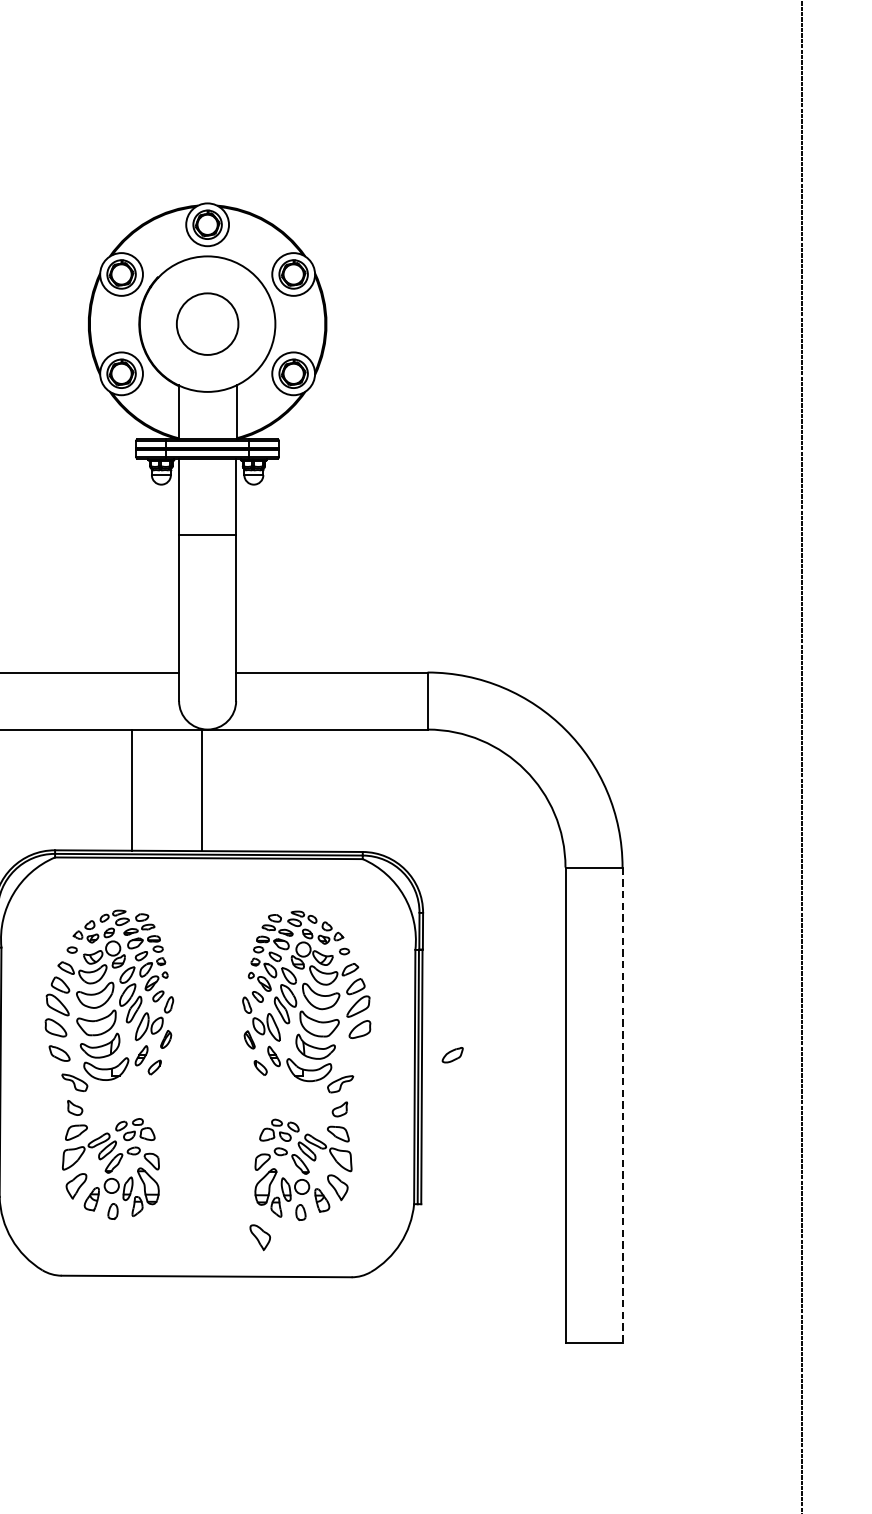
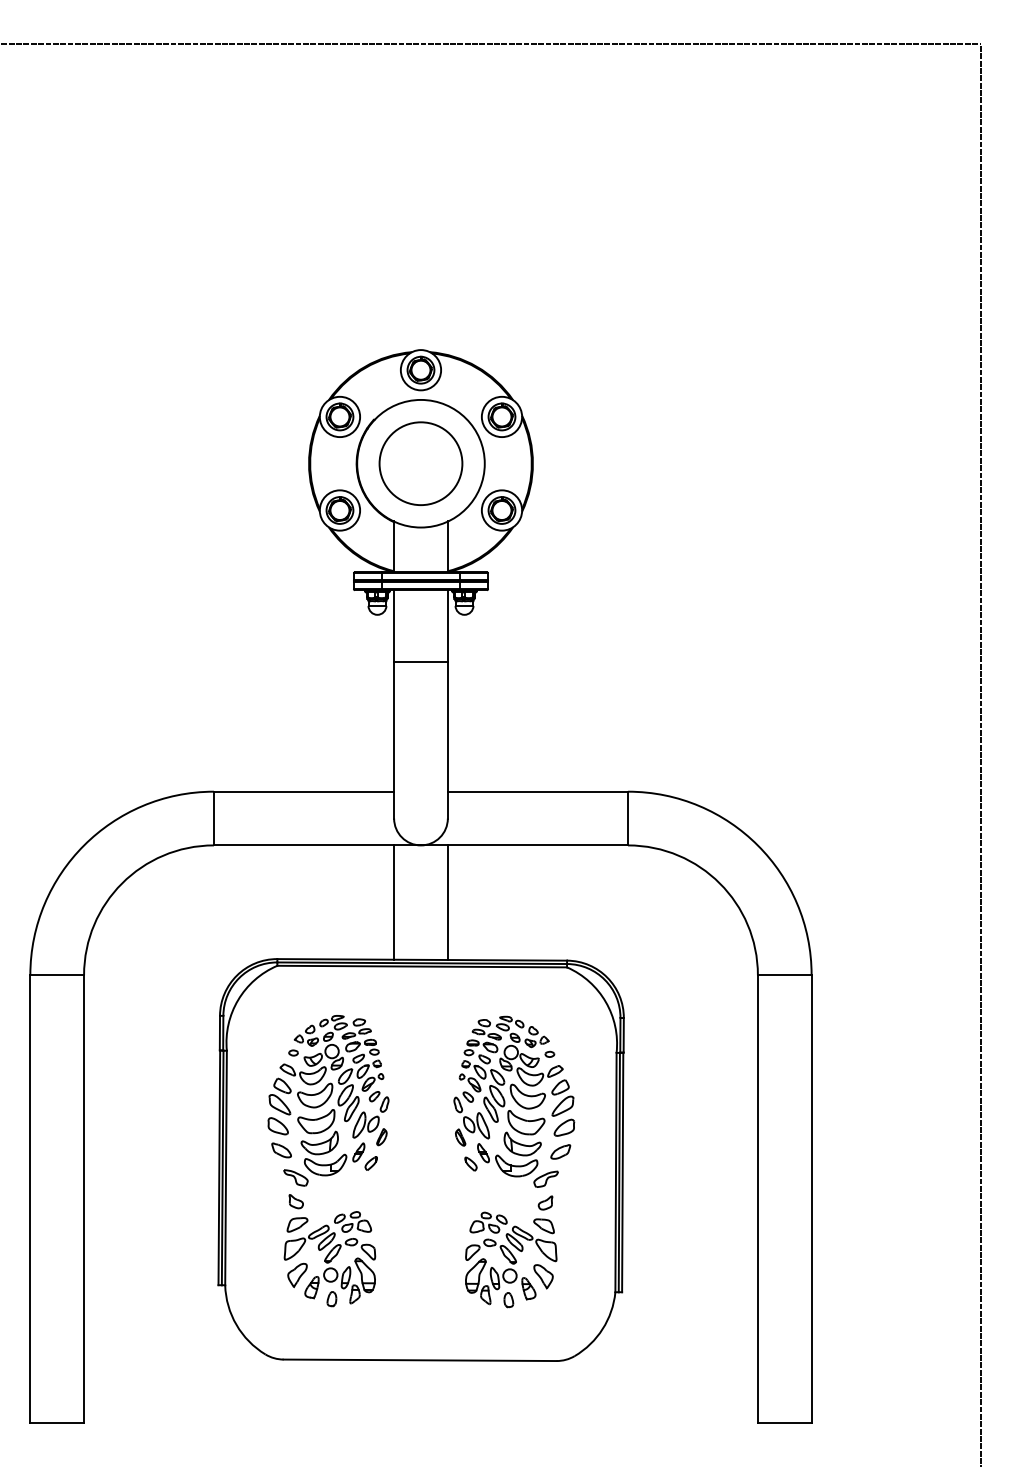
circle: (207, 323) -> (420, 463), size x1.43
line: (132, 790) -> (394, 902), moved
line: (201, 790) -> (447, 902), moved
part: (452, 1054) -> (560, 1151), moved
line: (622, 1105) -> (811, 1199), dashed -> solid
part: (260, 1237) -> (470, 1323), removed

